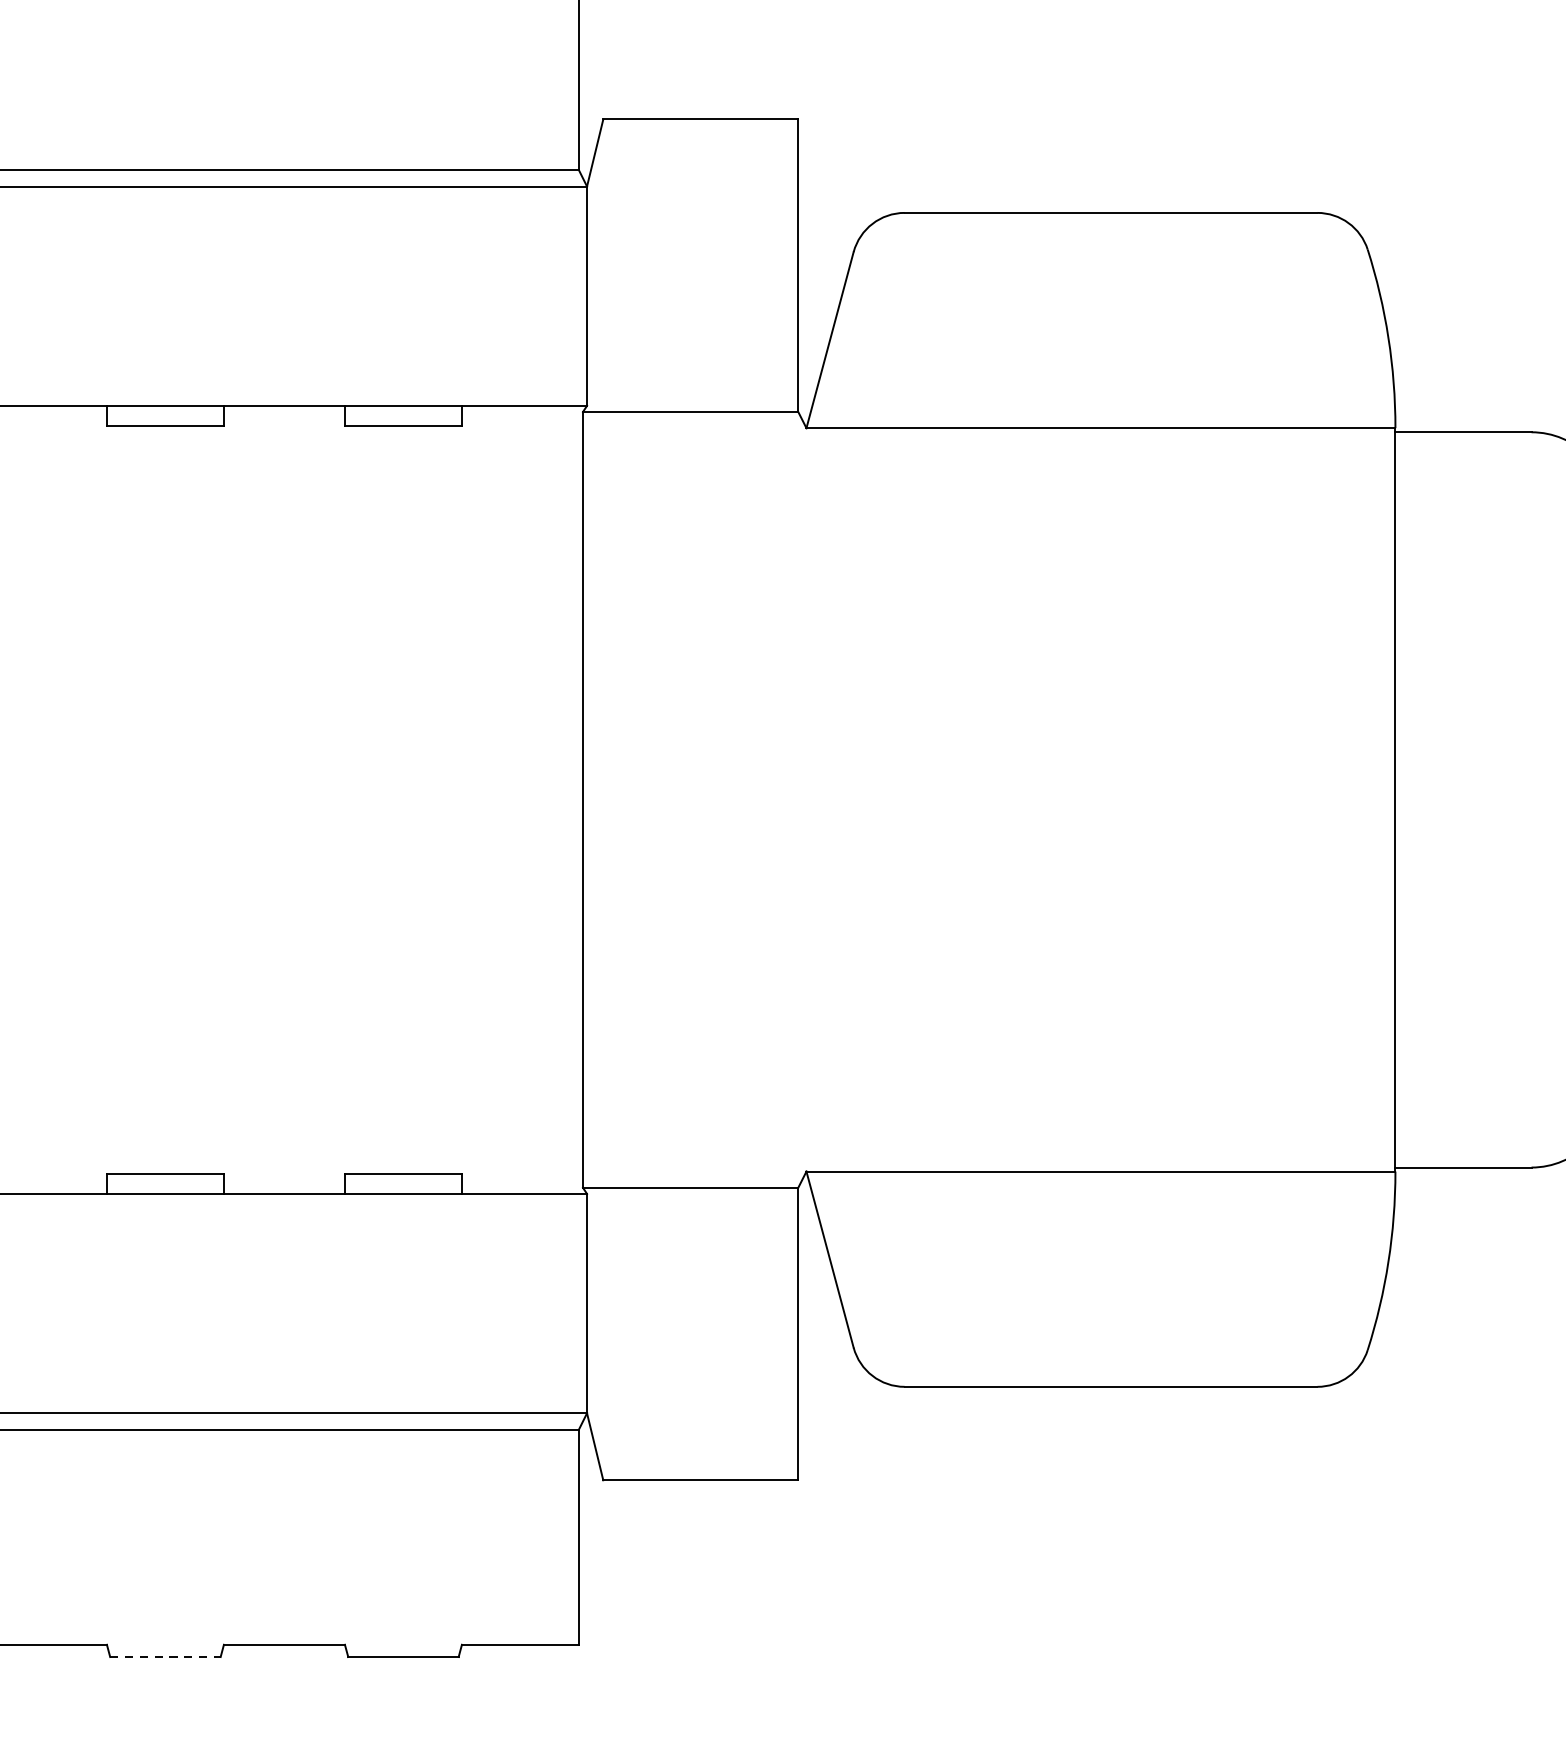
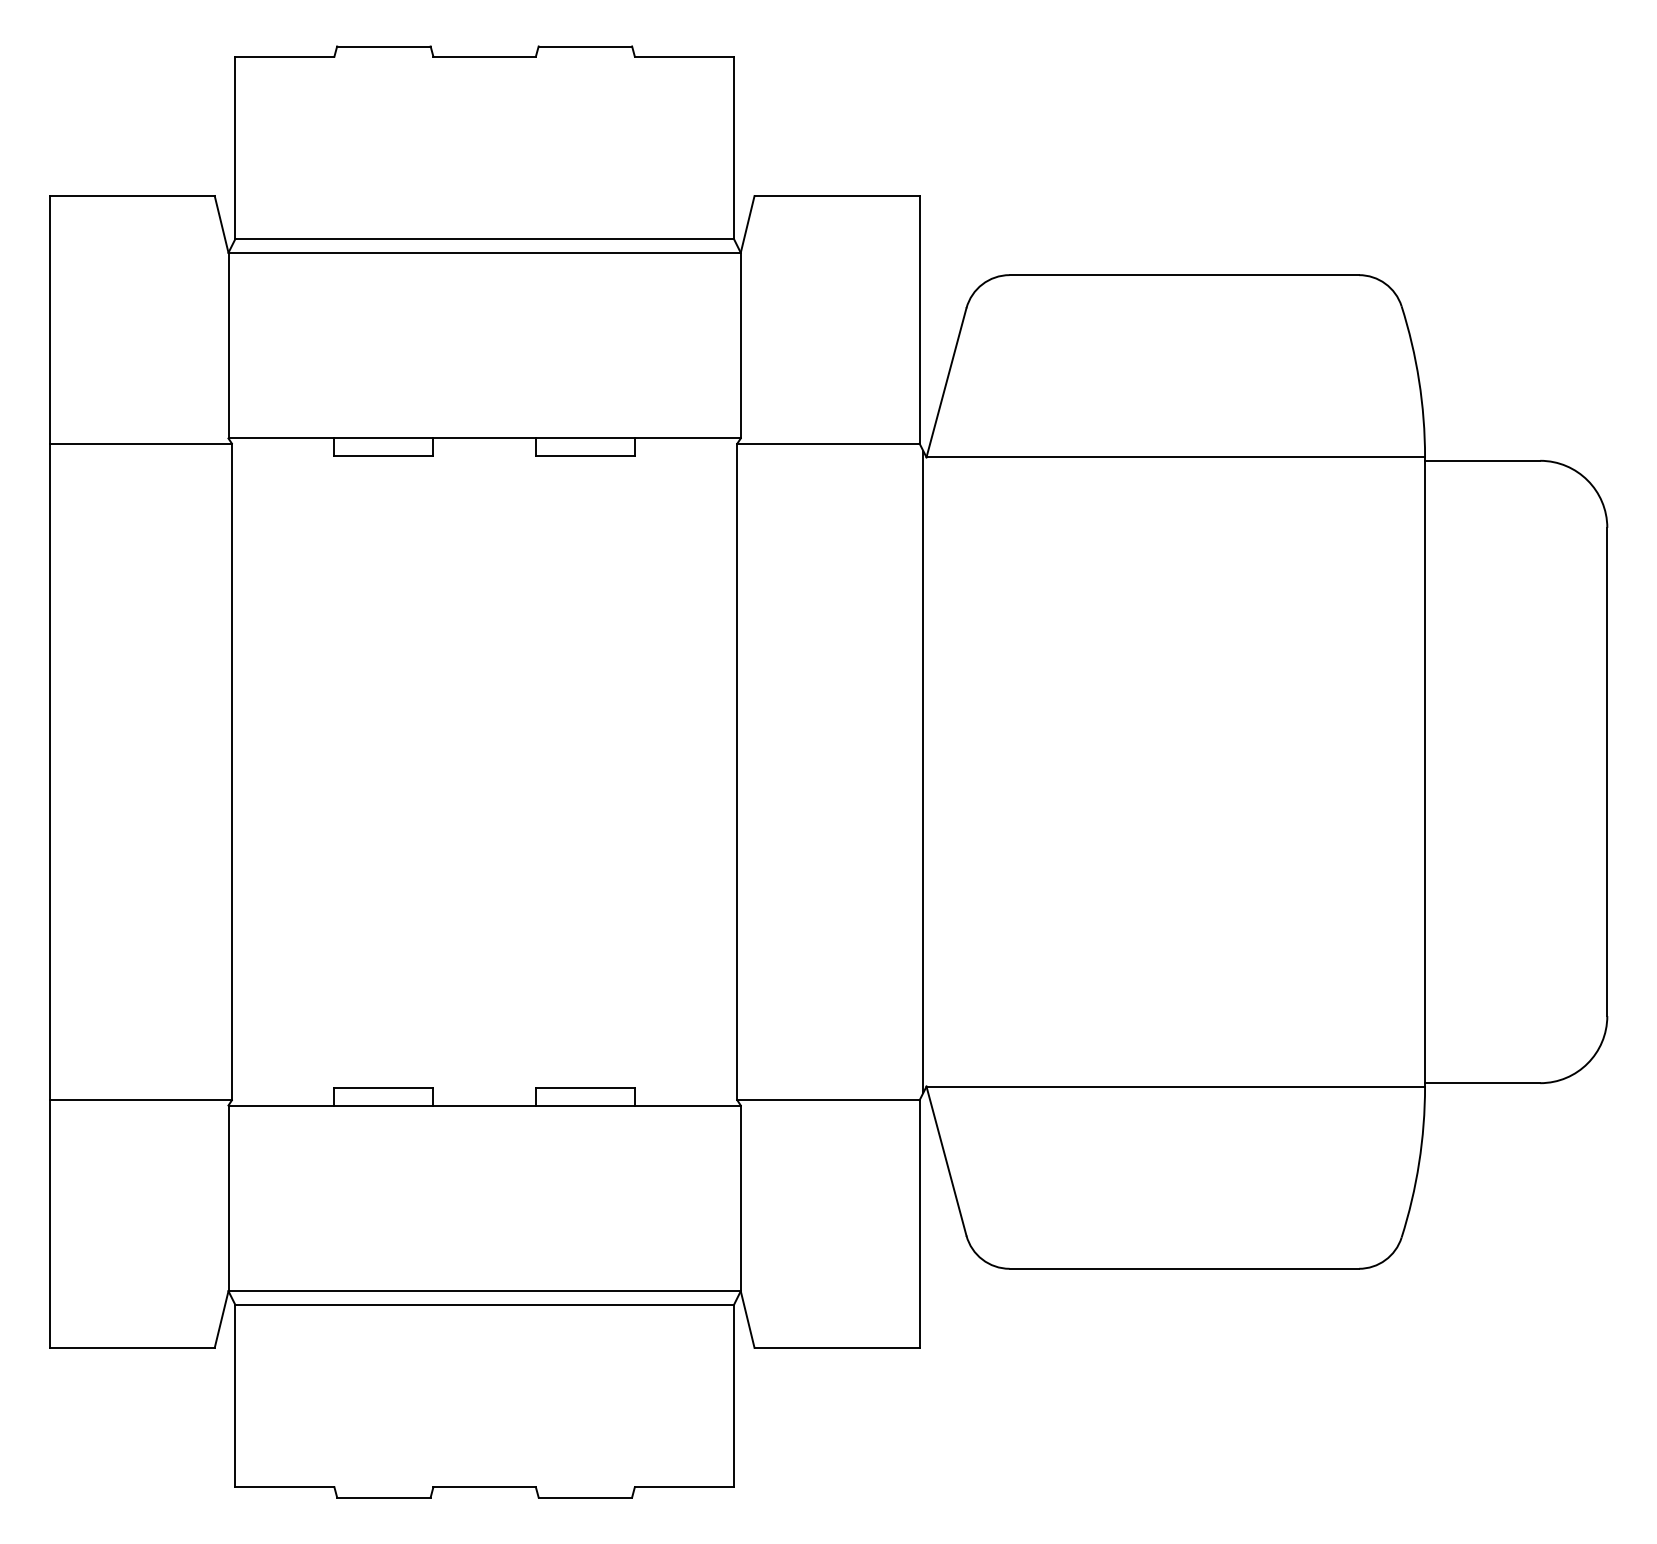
line: (802, 799) -> (923, 771), added
line: (164, 1657) -> (383, 1497), dashed -> solid

